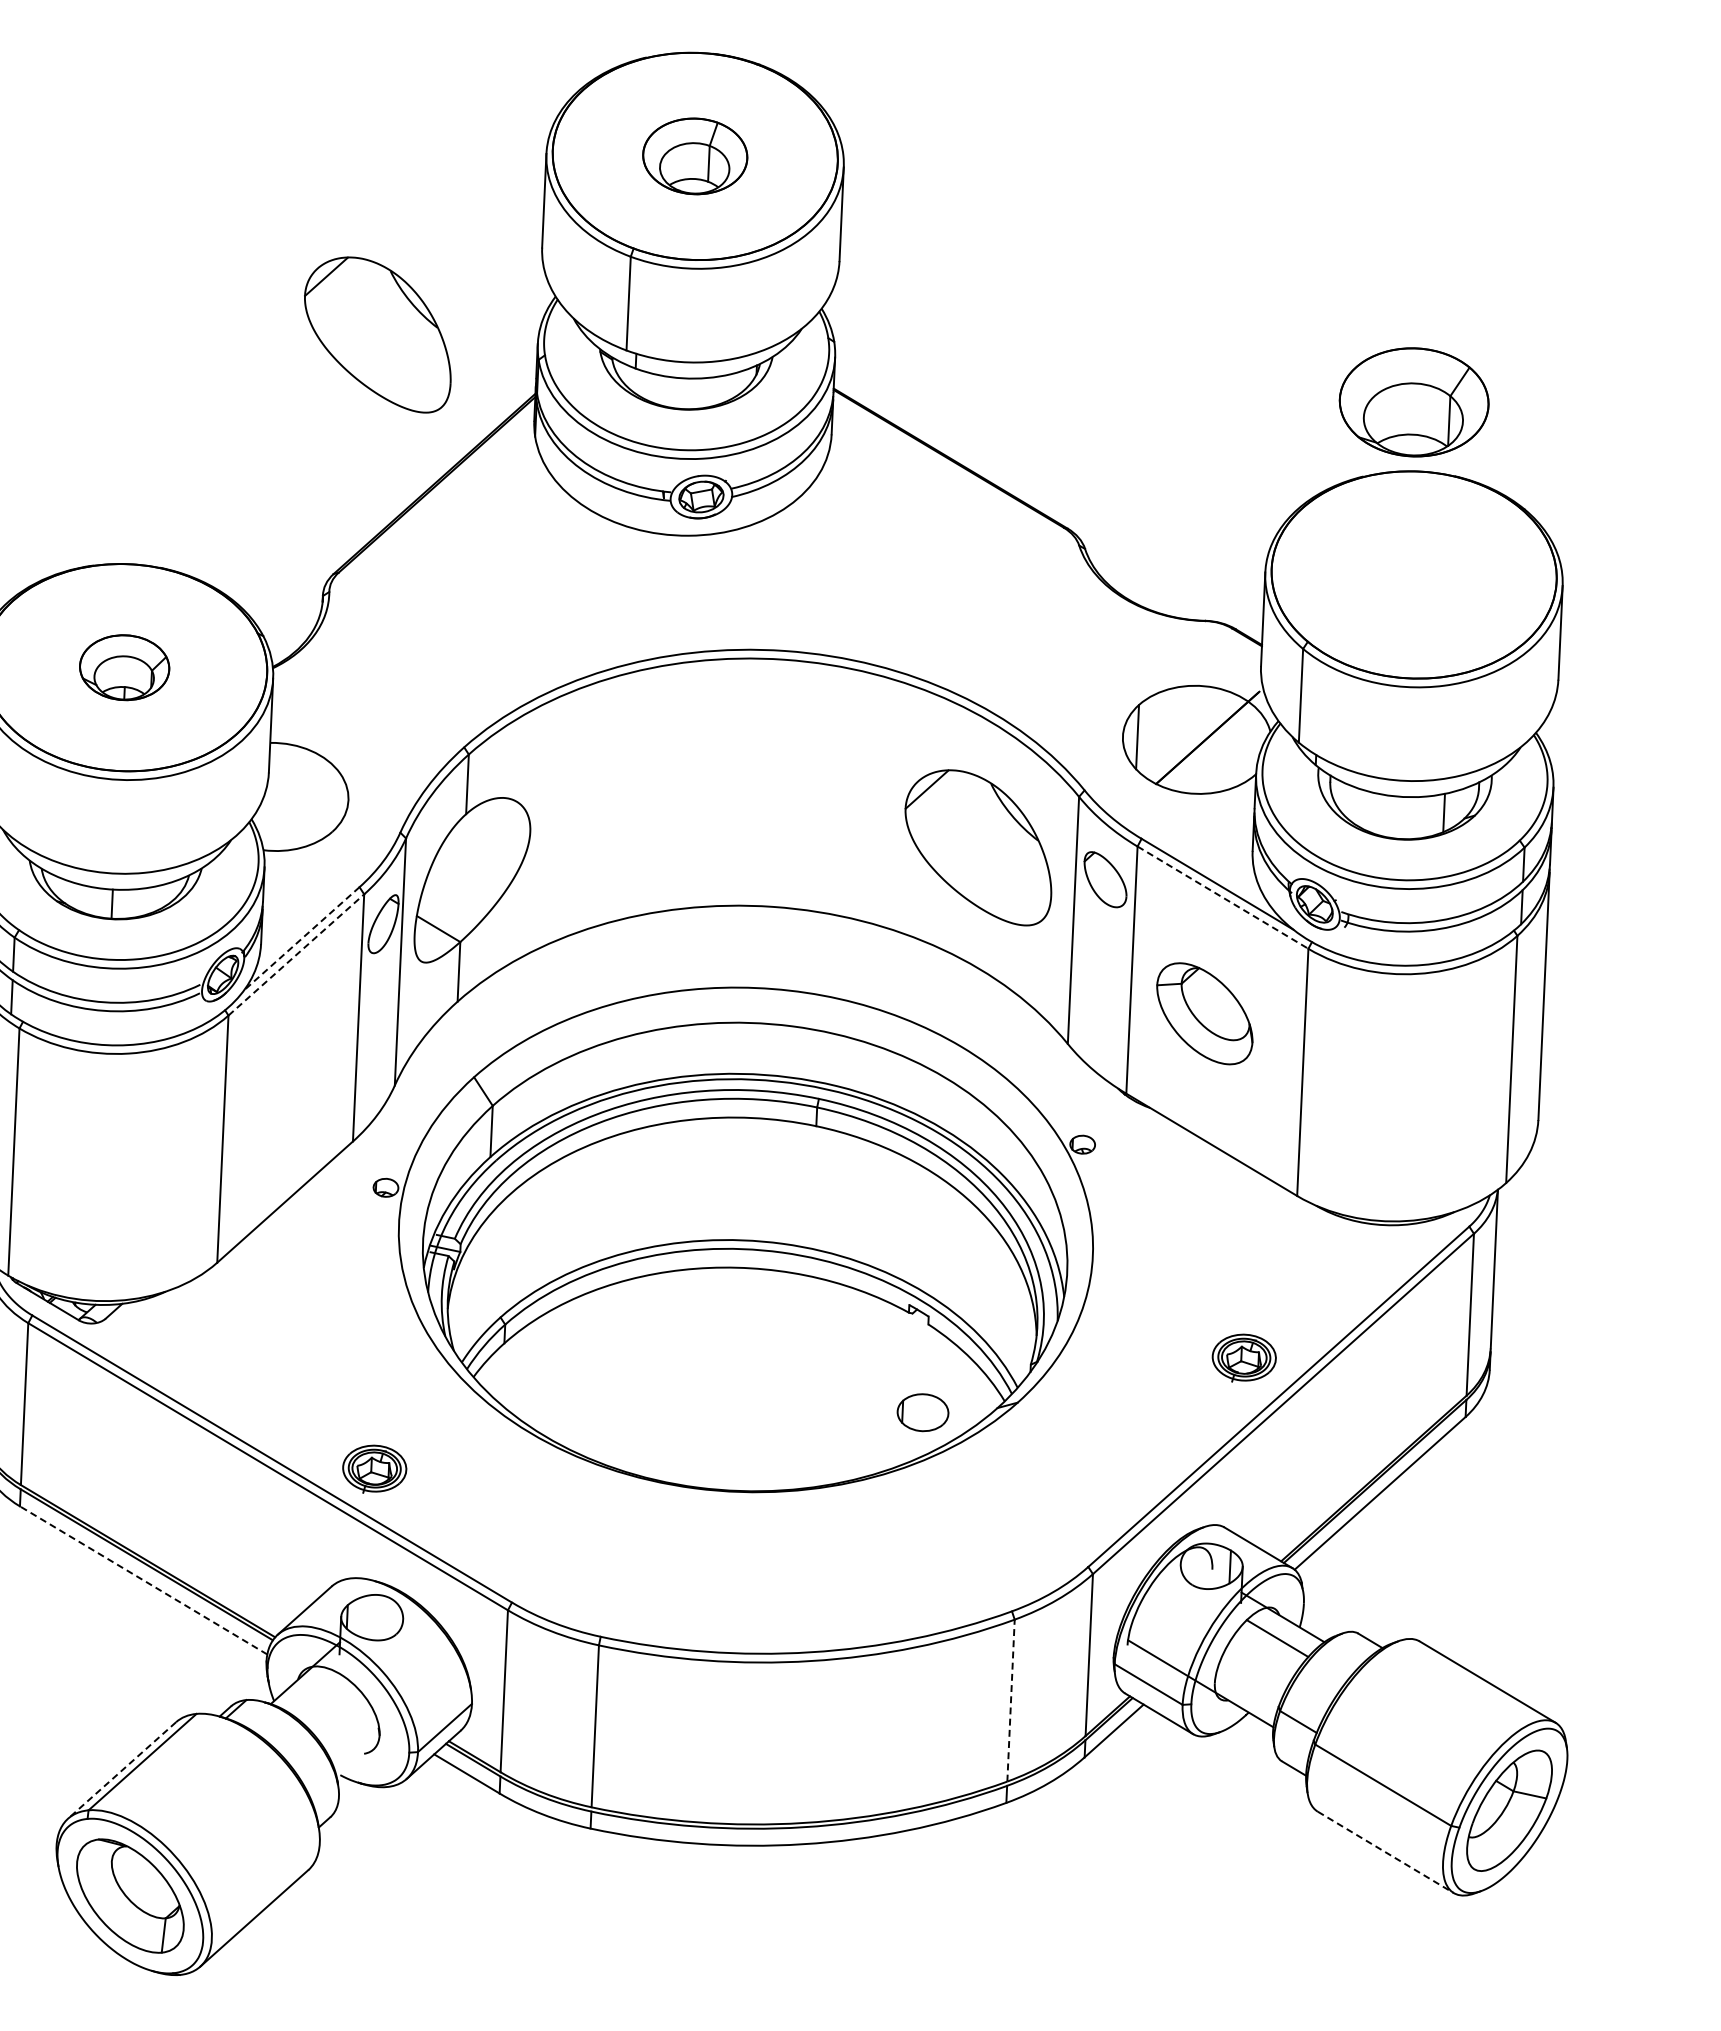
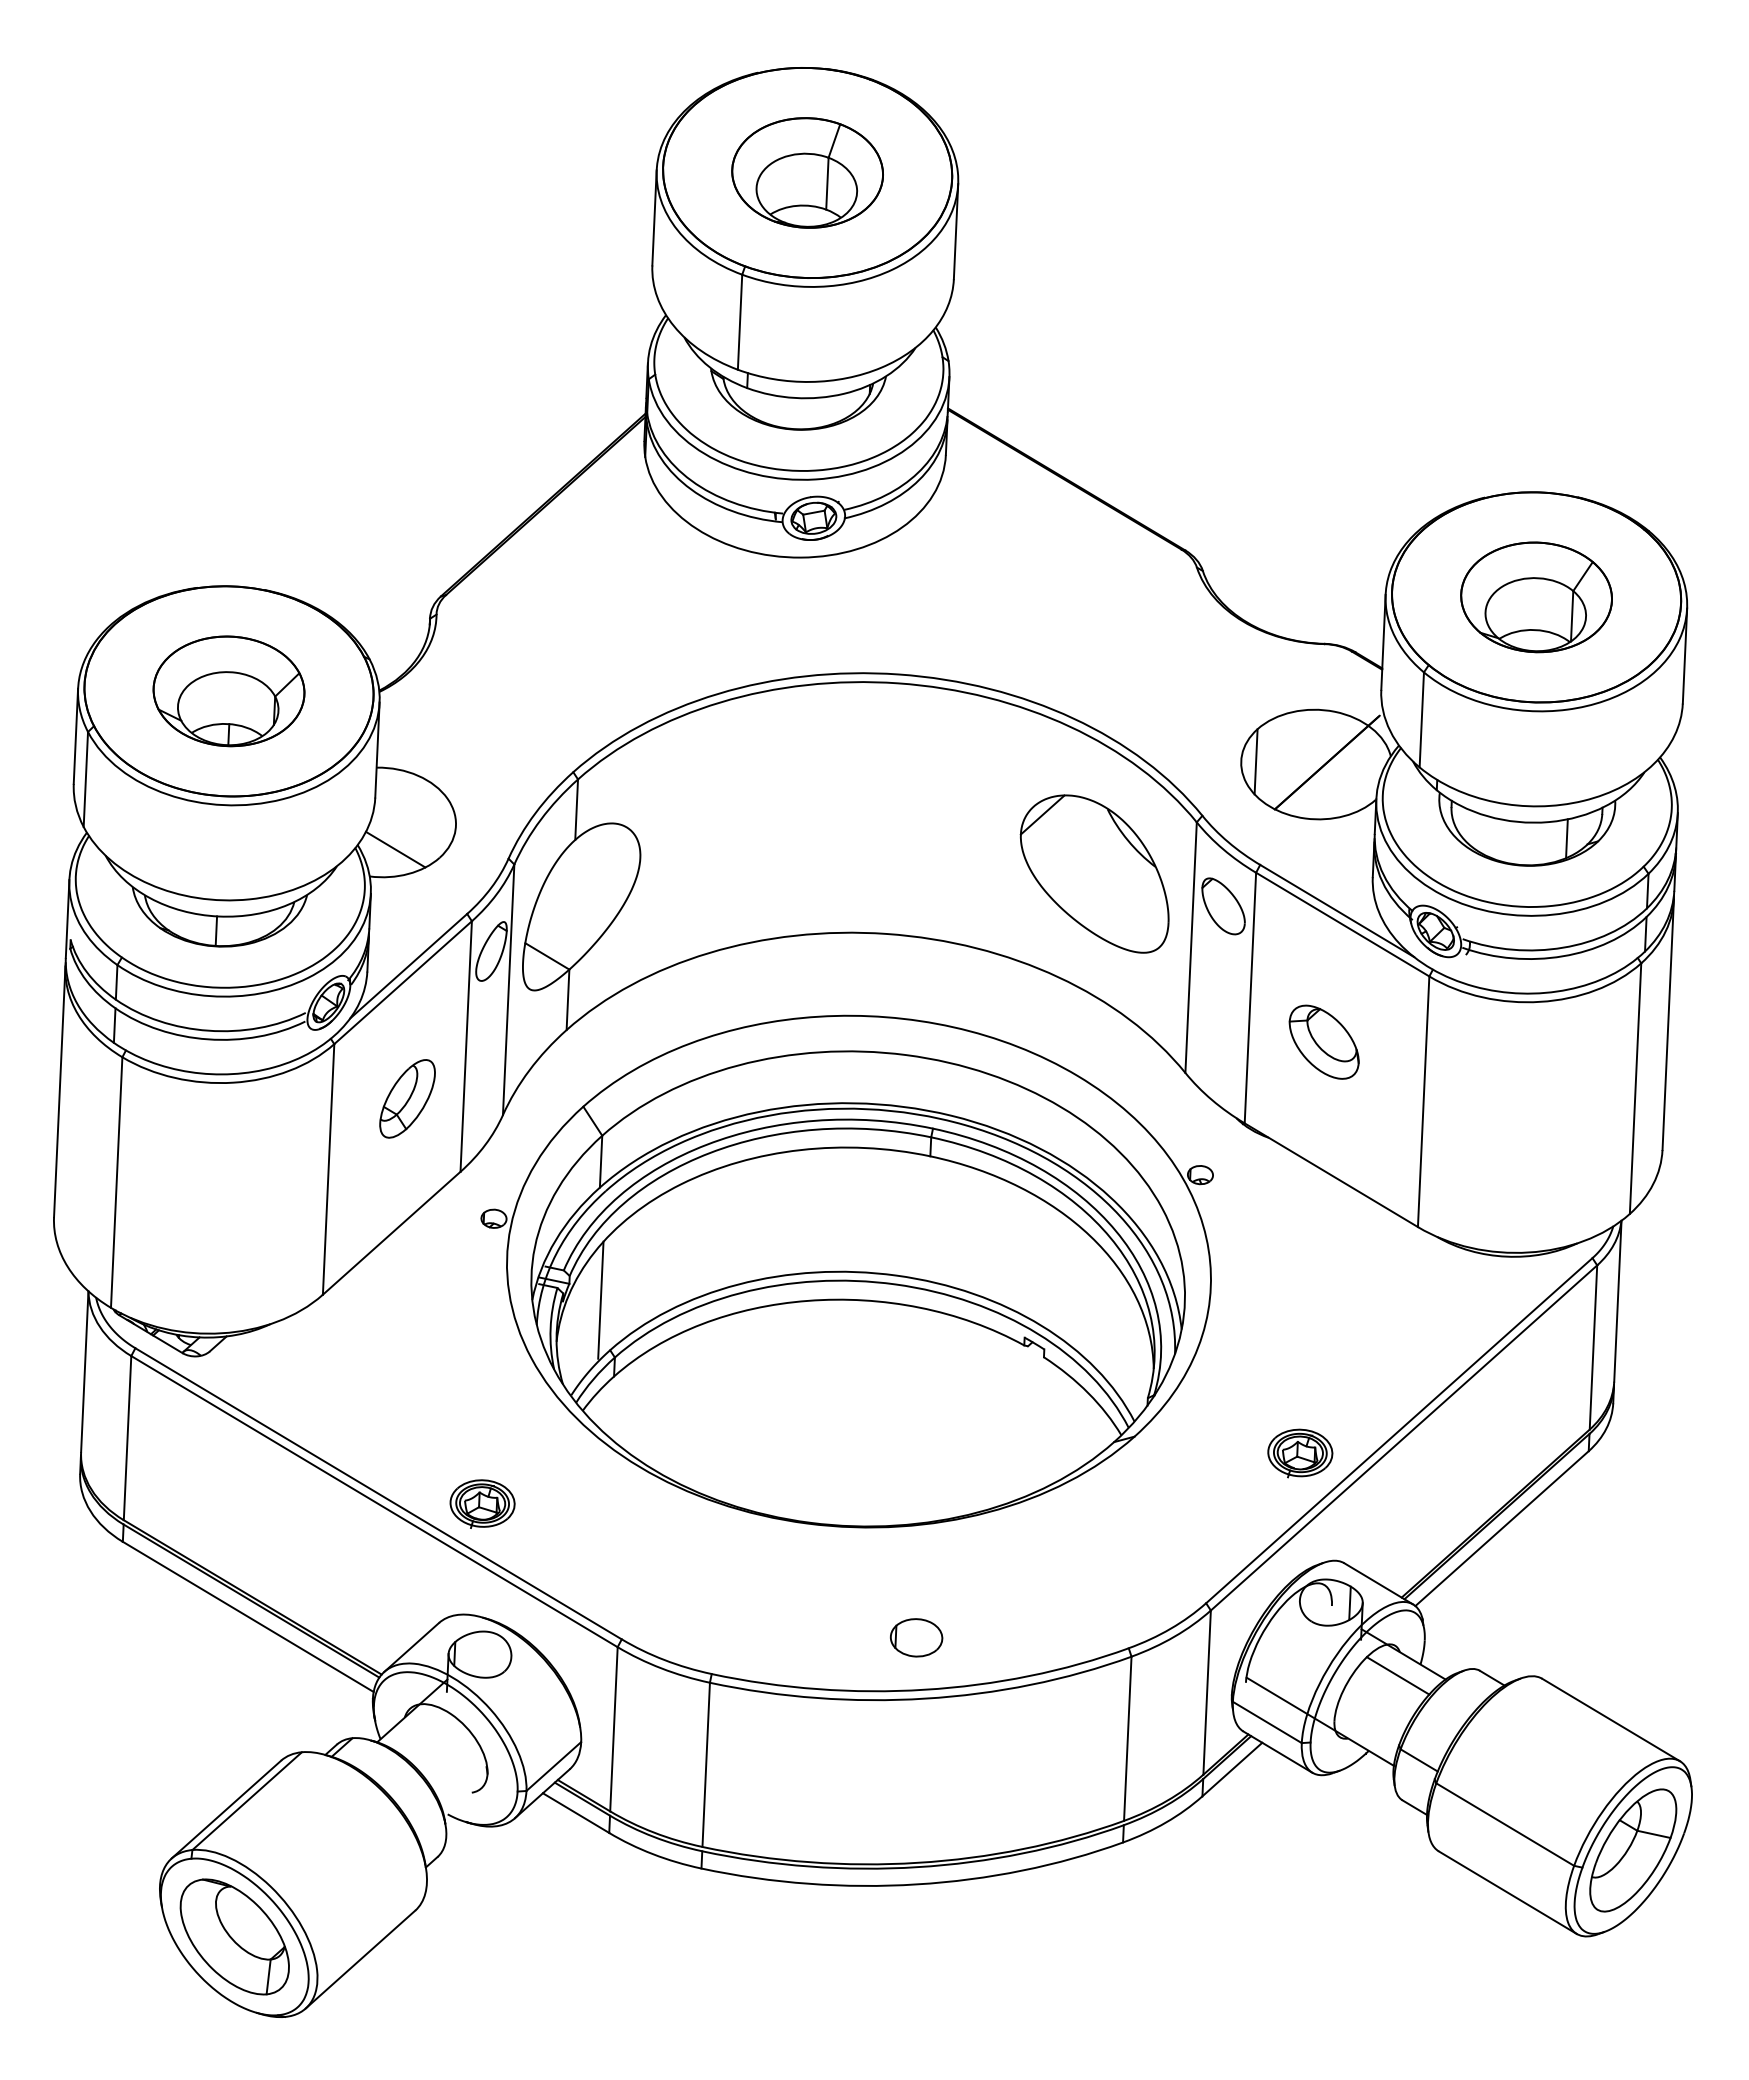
part: (695, 155) -> (807, 172), size x1.43
part: (377, 334) -> (485, 353), removed
part: (1414, 402) -> (1536, 597), moved
part: (124, 667) -> (228, 691), size x1.67
line: (288, 823) -> (395, 849), added
line: (1222, 897) -> (1342, 924), dashed -> solid
line: (301, 939) -> (408, 966), dashed -> solid
line: (296, 954) -> (403, 982), dashed -> solid
part: (1204, 1012) -> (1323, 1041), size x0.71
part: (300, 1069) -> (407, 1098), added
line: (491, 1267) -> (600, 1299), added
part: (1244, 1358) -> (1300, 1453), moved
part: (922, 1412) -> (916, 1637), moved
line: (142, 1580) -> (247, 1616), dashed -> solid
line: (1010, 1700) -> (1127, 1738), dashed -> solid
line: (122, 1770) -> (226, 1809), dashed -> solid
line: (1386, 1852) -> (1508, 1892), dashed -> solid

